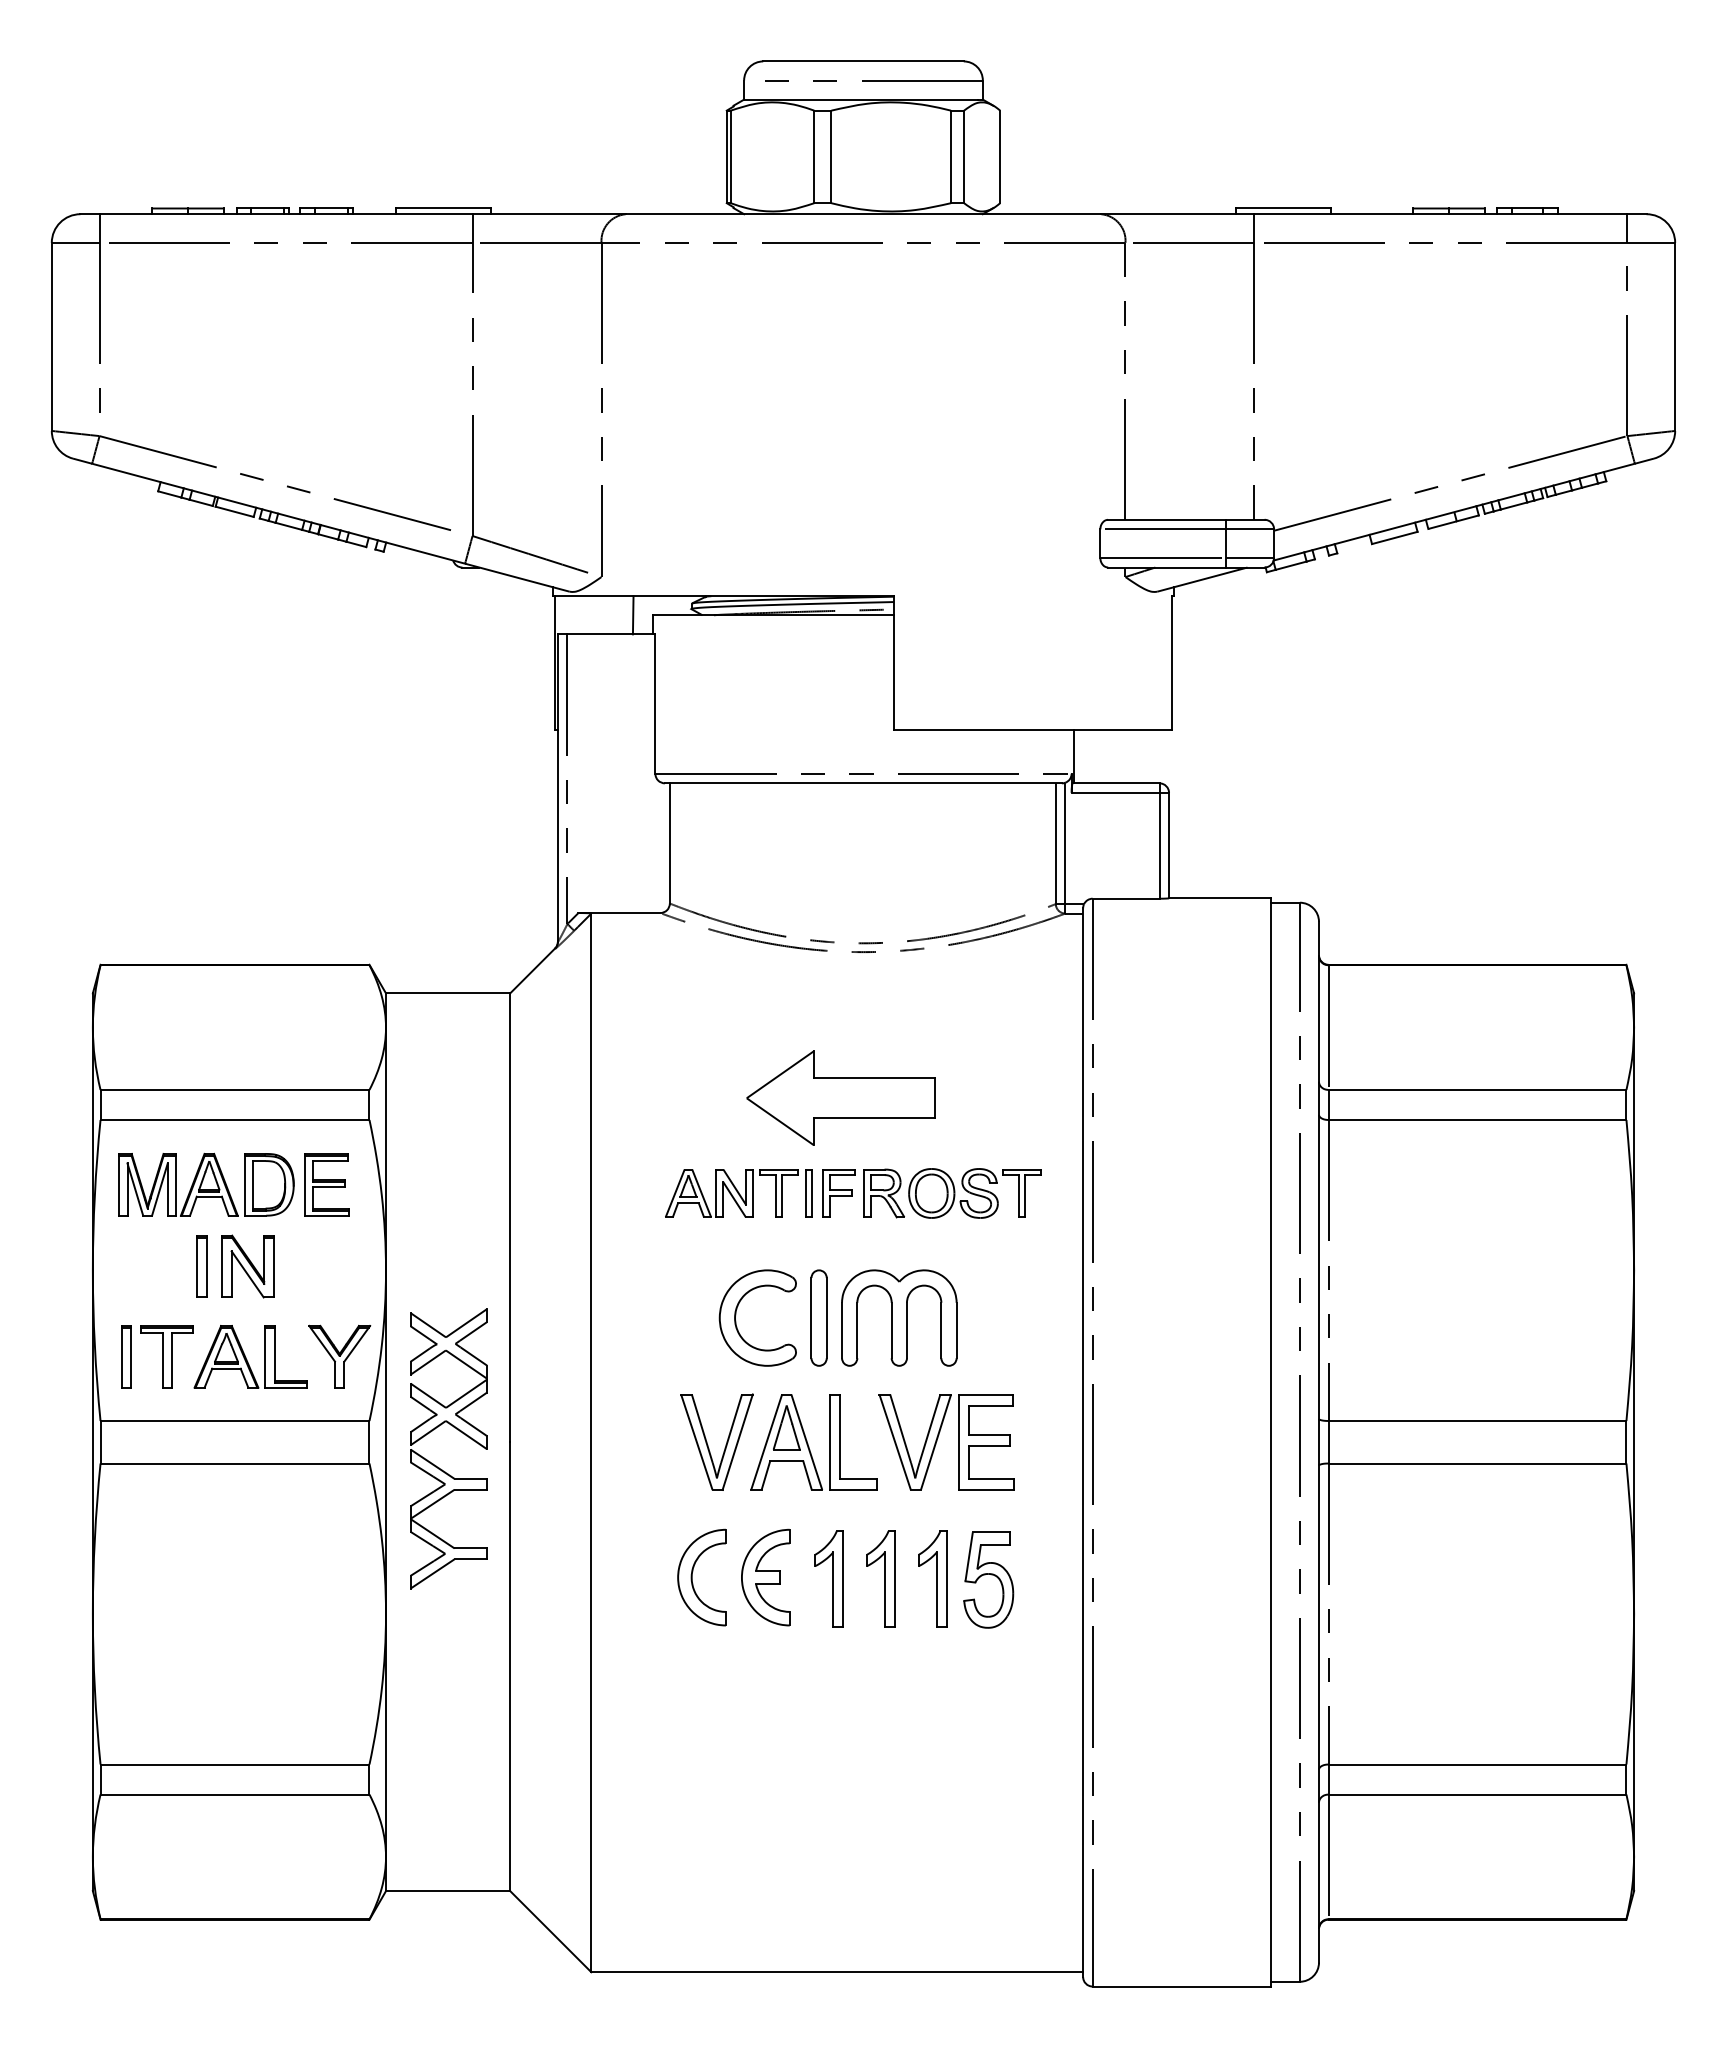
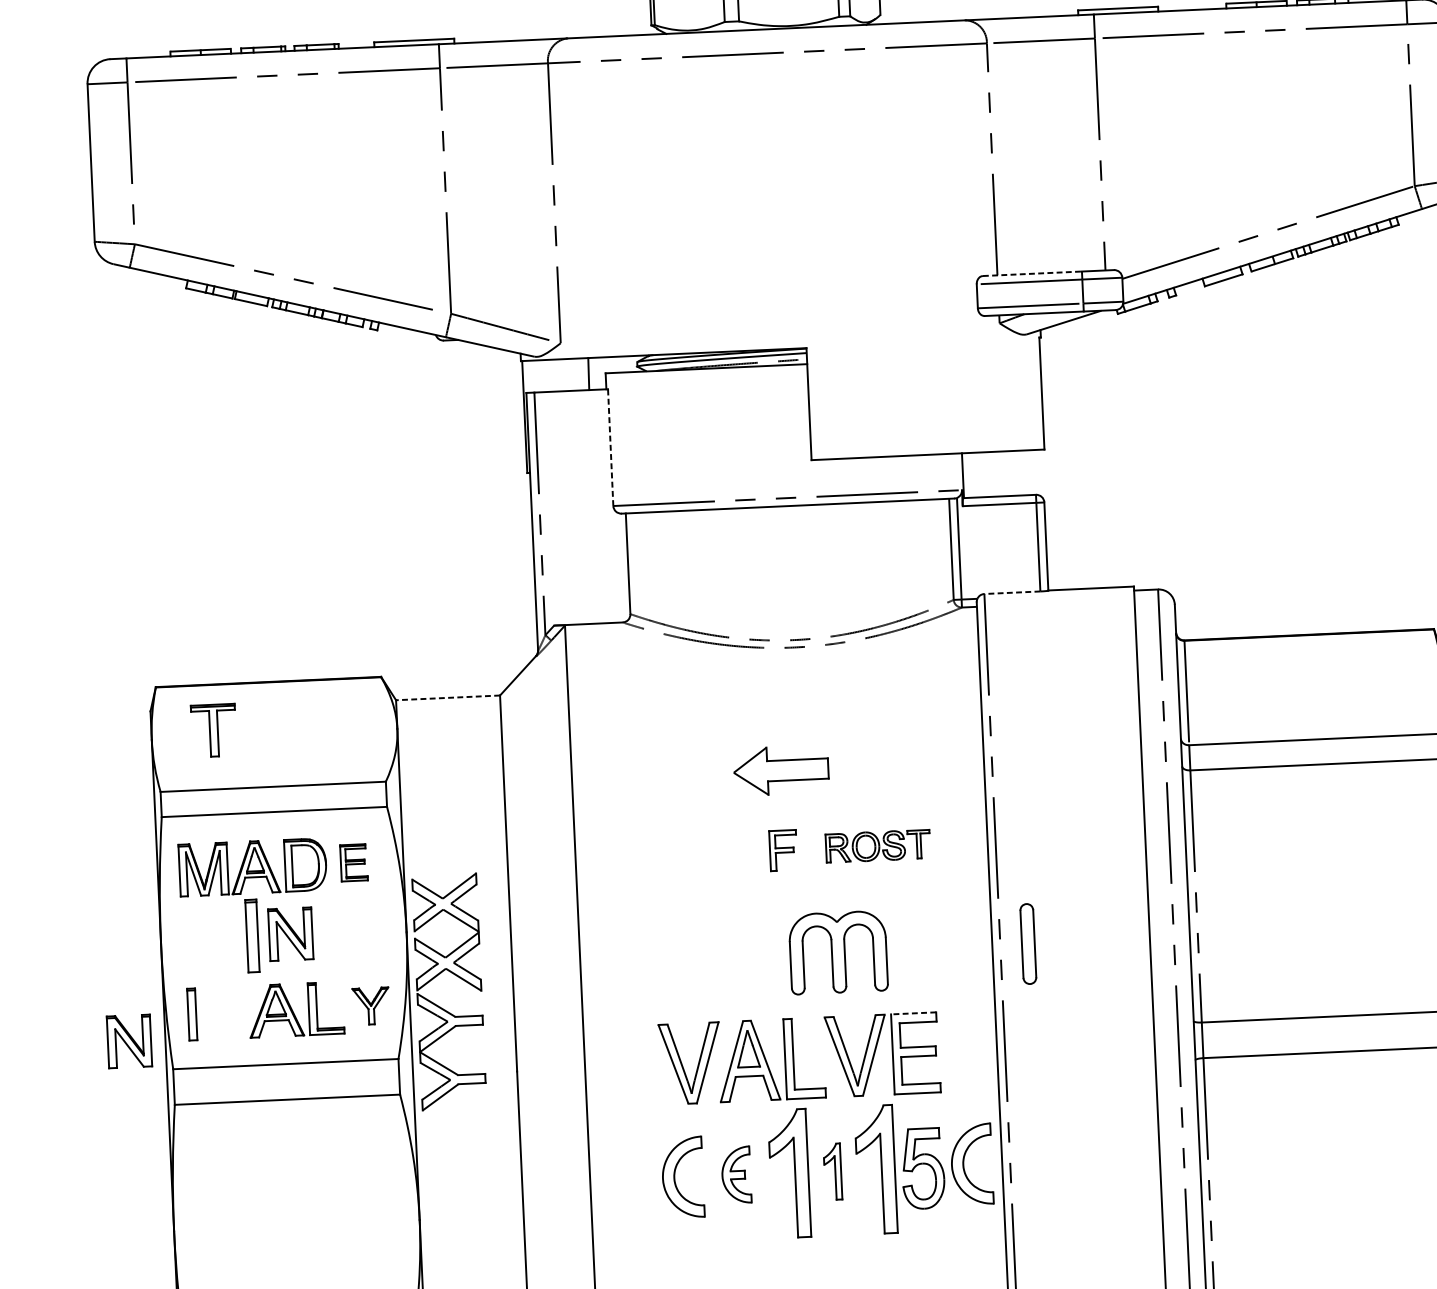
line: (1167, 519) -> (1032, 273), solid -> dashed
line: (655, 704) -> (610, 447), solid -> dashed
line: (1125, 898) -> (1011, 592), solid -> dashed
line: (447, 993) -> (447, 697), solid -> dashed
part: (840, 1097) -> (780, 770), size x0.6
part: (326, 1184) -> (353, 862), size x0.7
part: (738, 1193) -> (698, 854), removed
part: (952, 1193) -> (878, 846), size x0.7
part: (201, 1266) -> (251, 935), size x1.4
part: (736, 1315) -> (701, 956), removed
part: (818, 1317) -> (1027, 943), moved
part: (166, 1356) -> (213, 730), moved
part: (339, 1356) -> (370, 1006), size x0.7
part: (49, 1385) -> (129, 1041), added
line: (985, 1394) -> (913, 1013), solid -> dashed
part: (460, 1432) -> (458, 977), moved
part: (765, 1577) -> (736, 1175), size x0.7
part: (1037, 1577) -> (963, 1164), added
part: (828, 1578) -> (788, 1173), size x1.6
part: (880, 1578) -> (832, 1171), size x0.7
part: (932, 1578) -> (876, 1169), size x1.6

